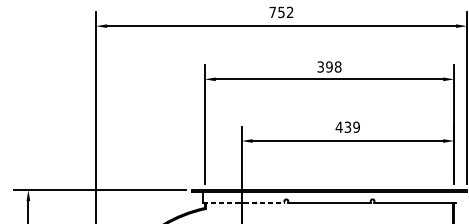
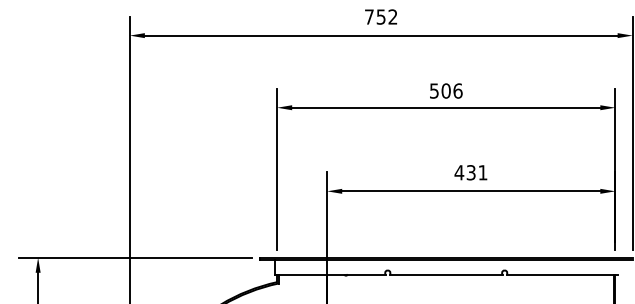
text: (329, 66) -> (446, 90), 398 -> 506
text: (356, 127) -> (482, 172), 439 -> 431
line: (244, 202) -> (330, 274), dashed -> solid

